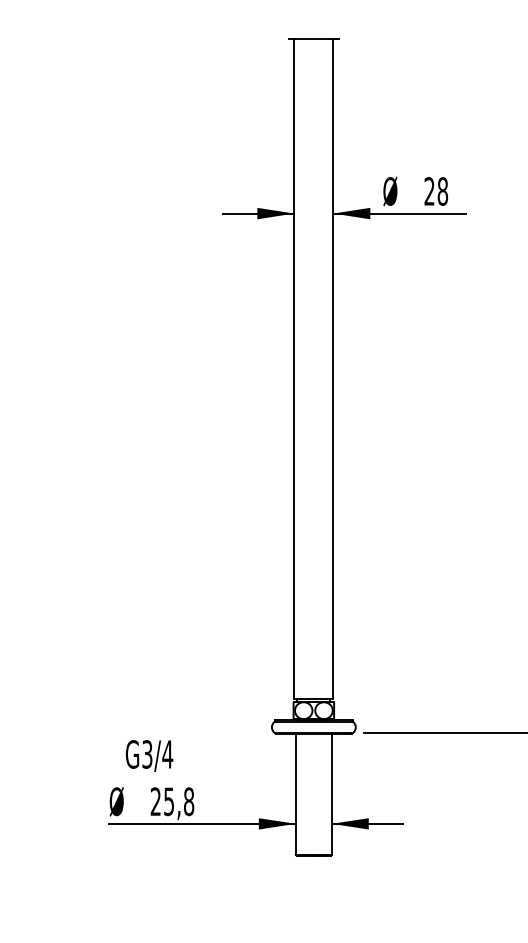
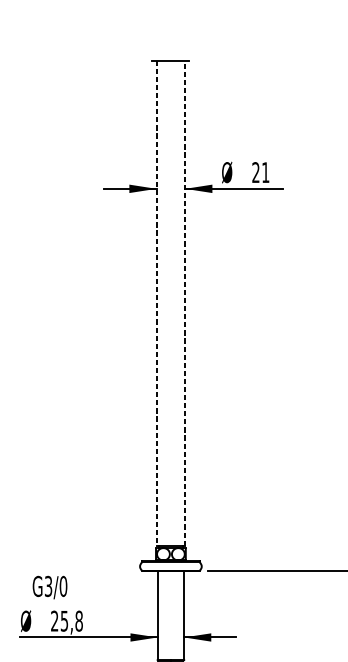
text: (442, 191) -> (265, 172), 28 -> 21
line: (294, 369) -> (156, 303), solid -> dashed
line: (333, 369) -> (185, 303), solid -> dashed
text: (167, 754) -> (63, 586), G3/4 -> G3/0

